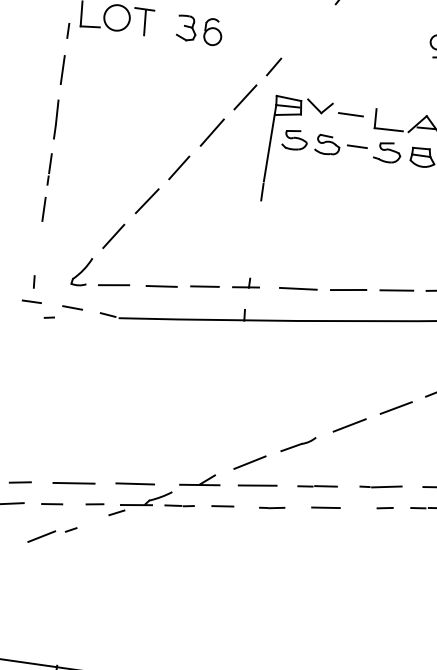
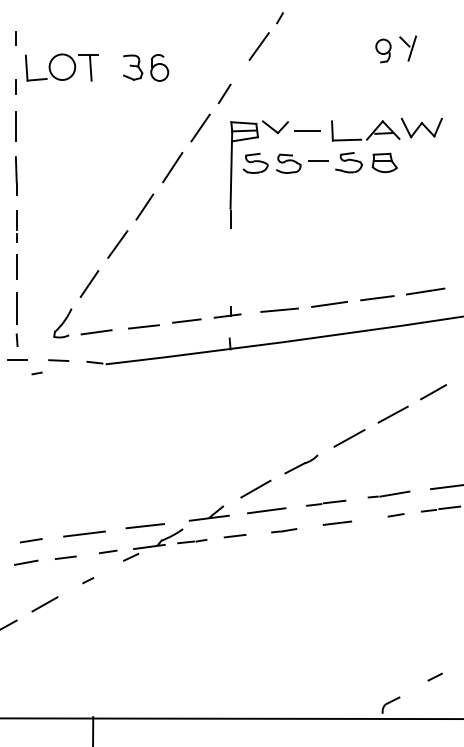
line: (314, 24) -> (258, 46), added
line: (38, 250) -> (16, 308), added
line: (41, 536) -> (44, 604), moved

